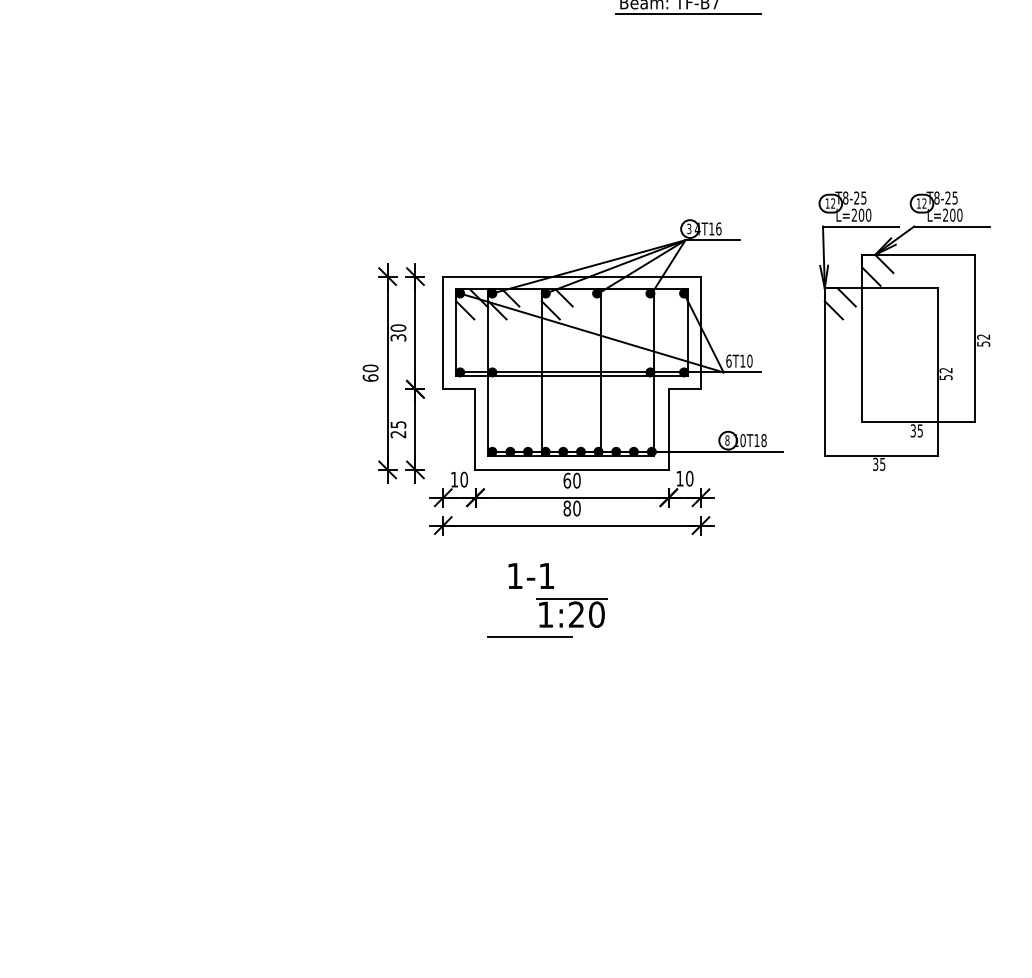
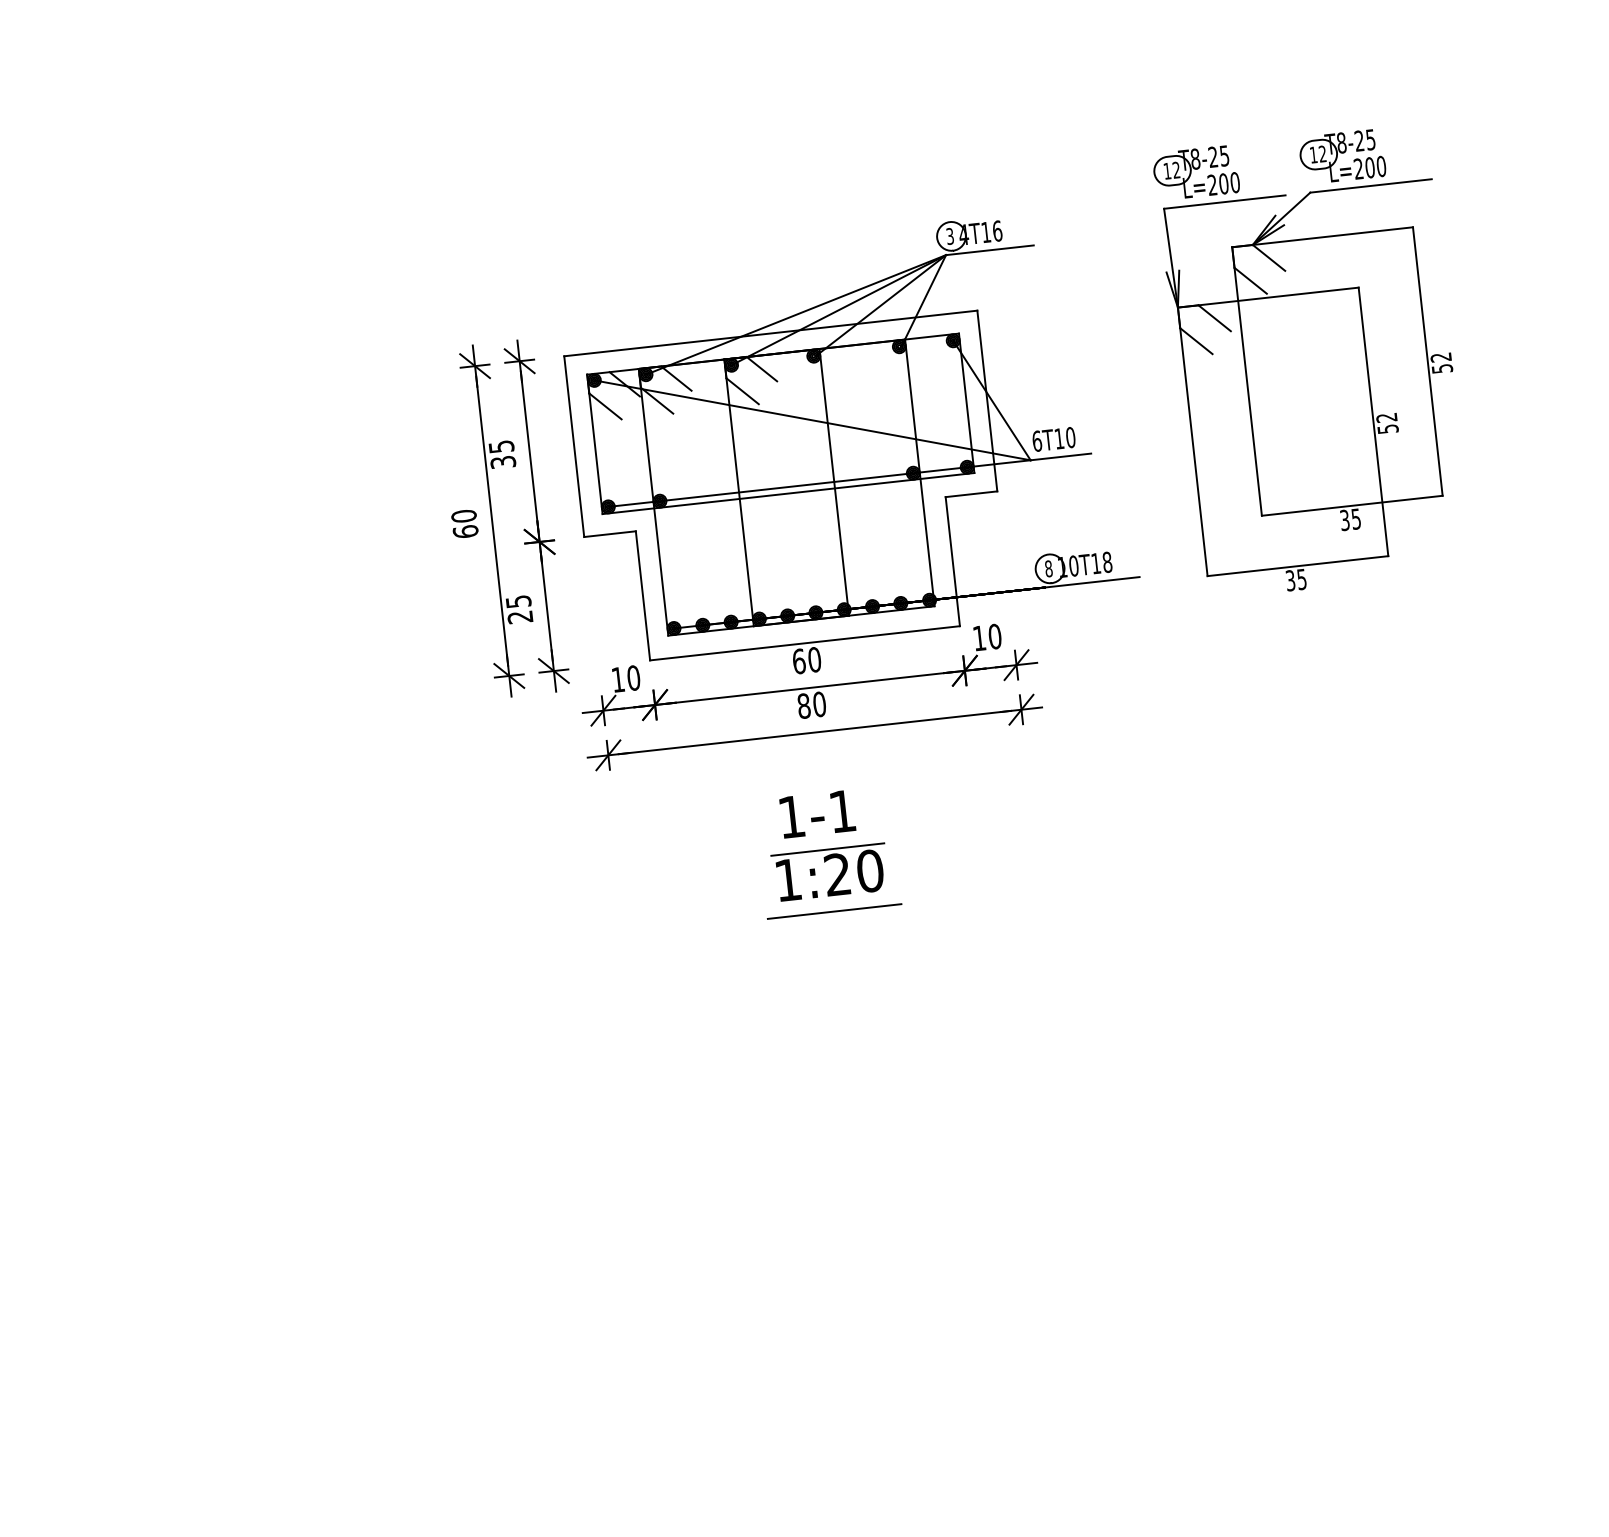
text: (398, 327) -> (501, 445), 30 -> 35
text: (530, 575) -> (816, 813), moved
line: (529, 636) -> (833, 910), moved

